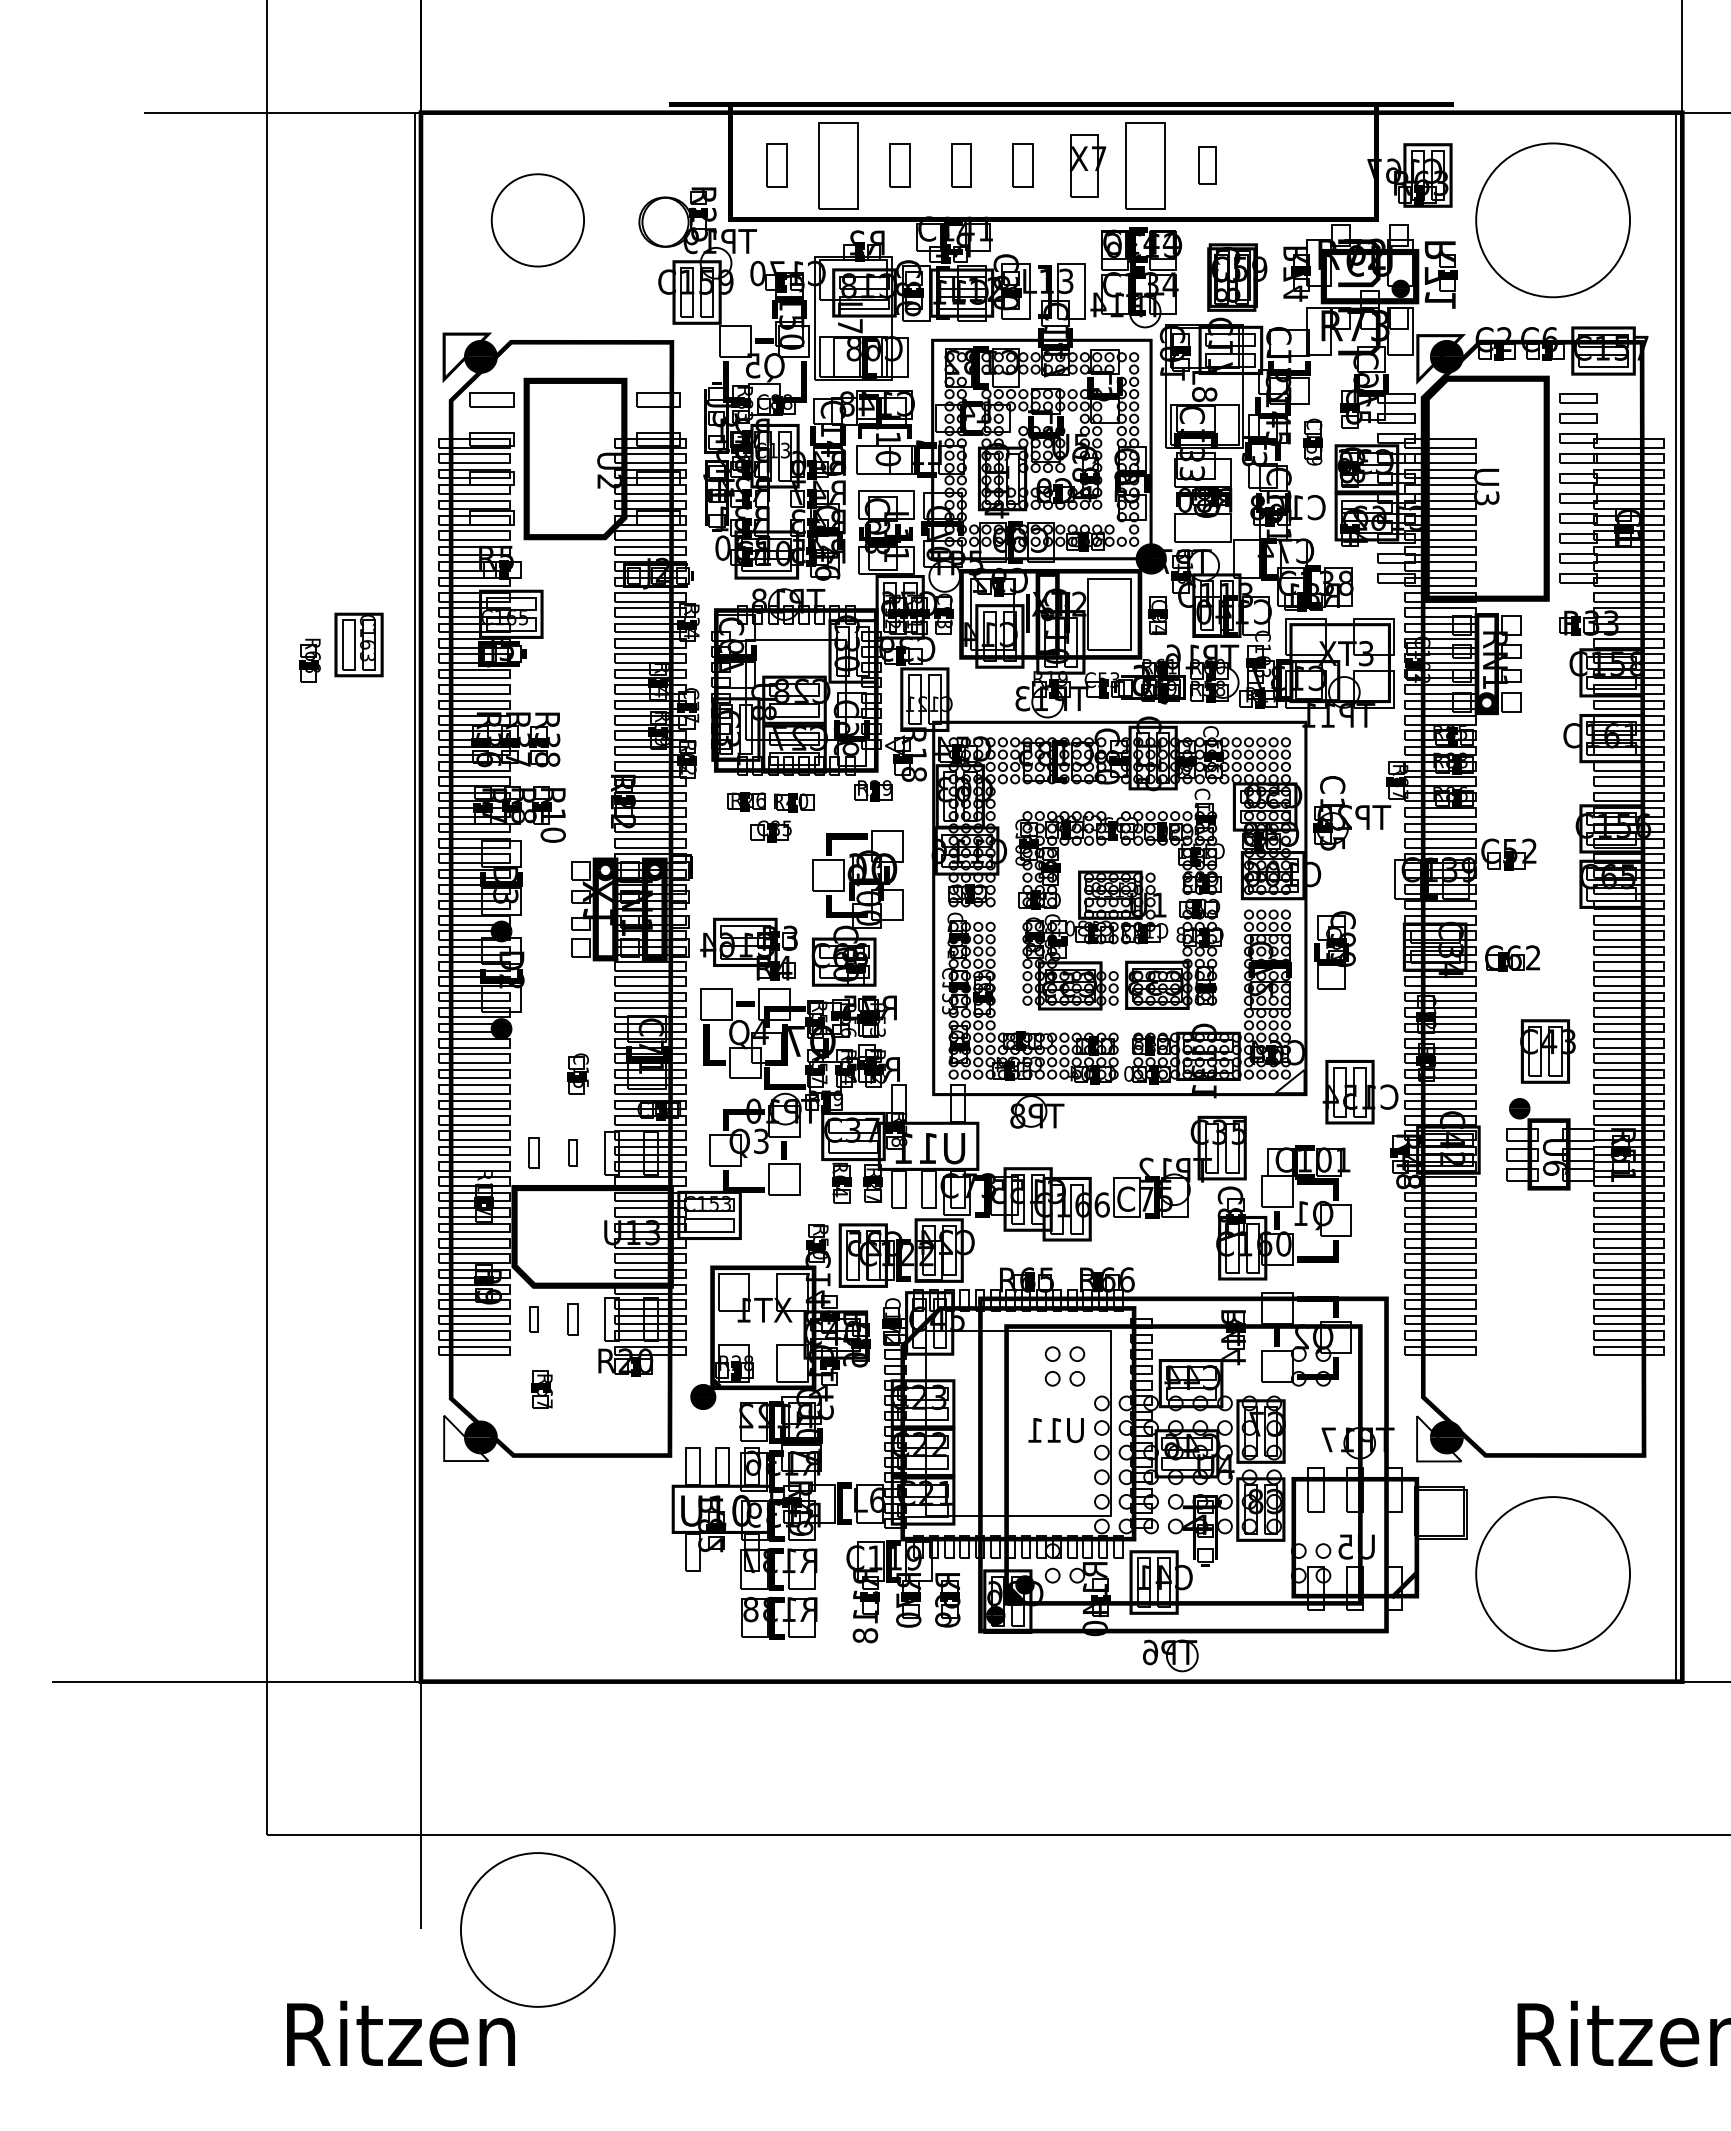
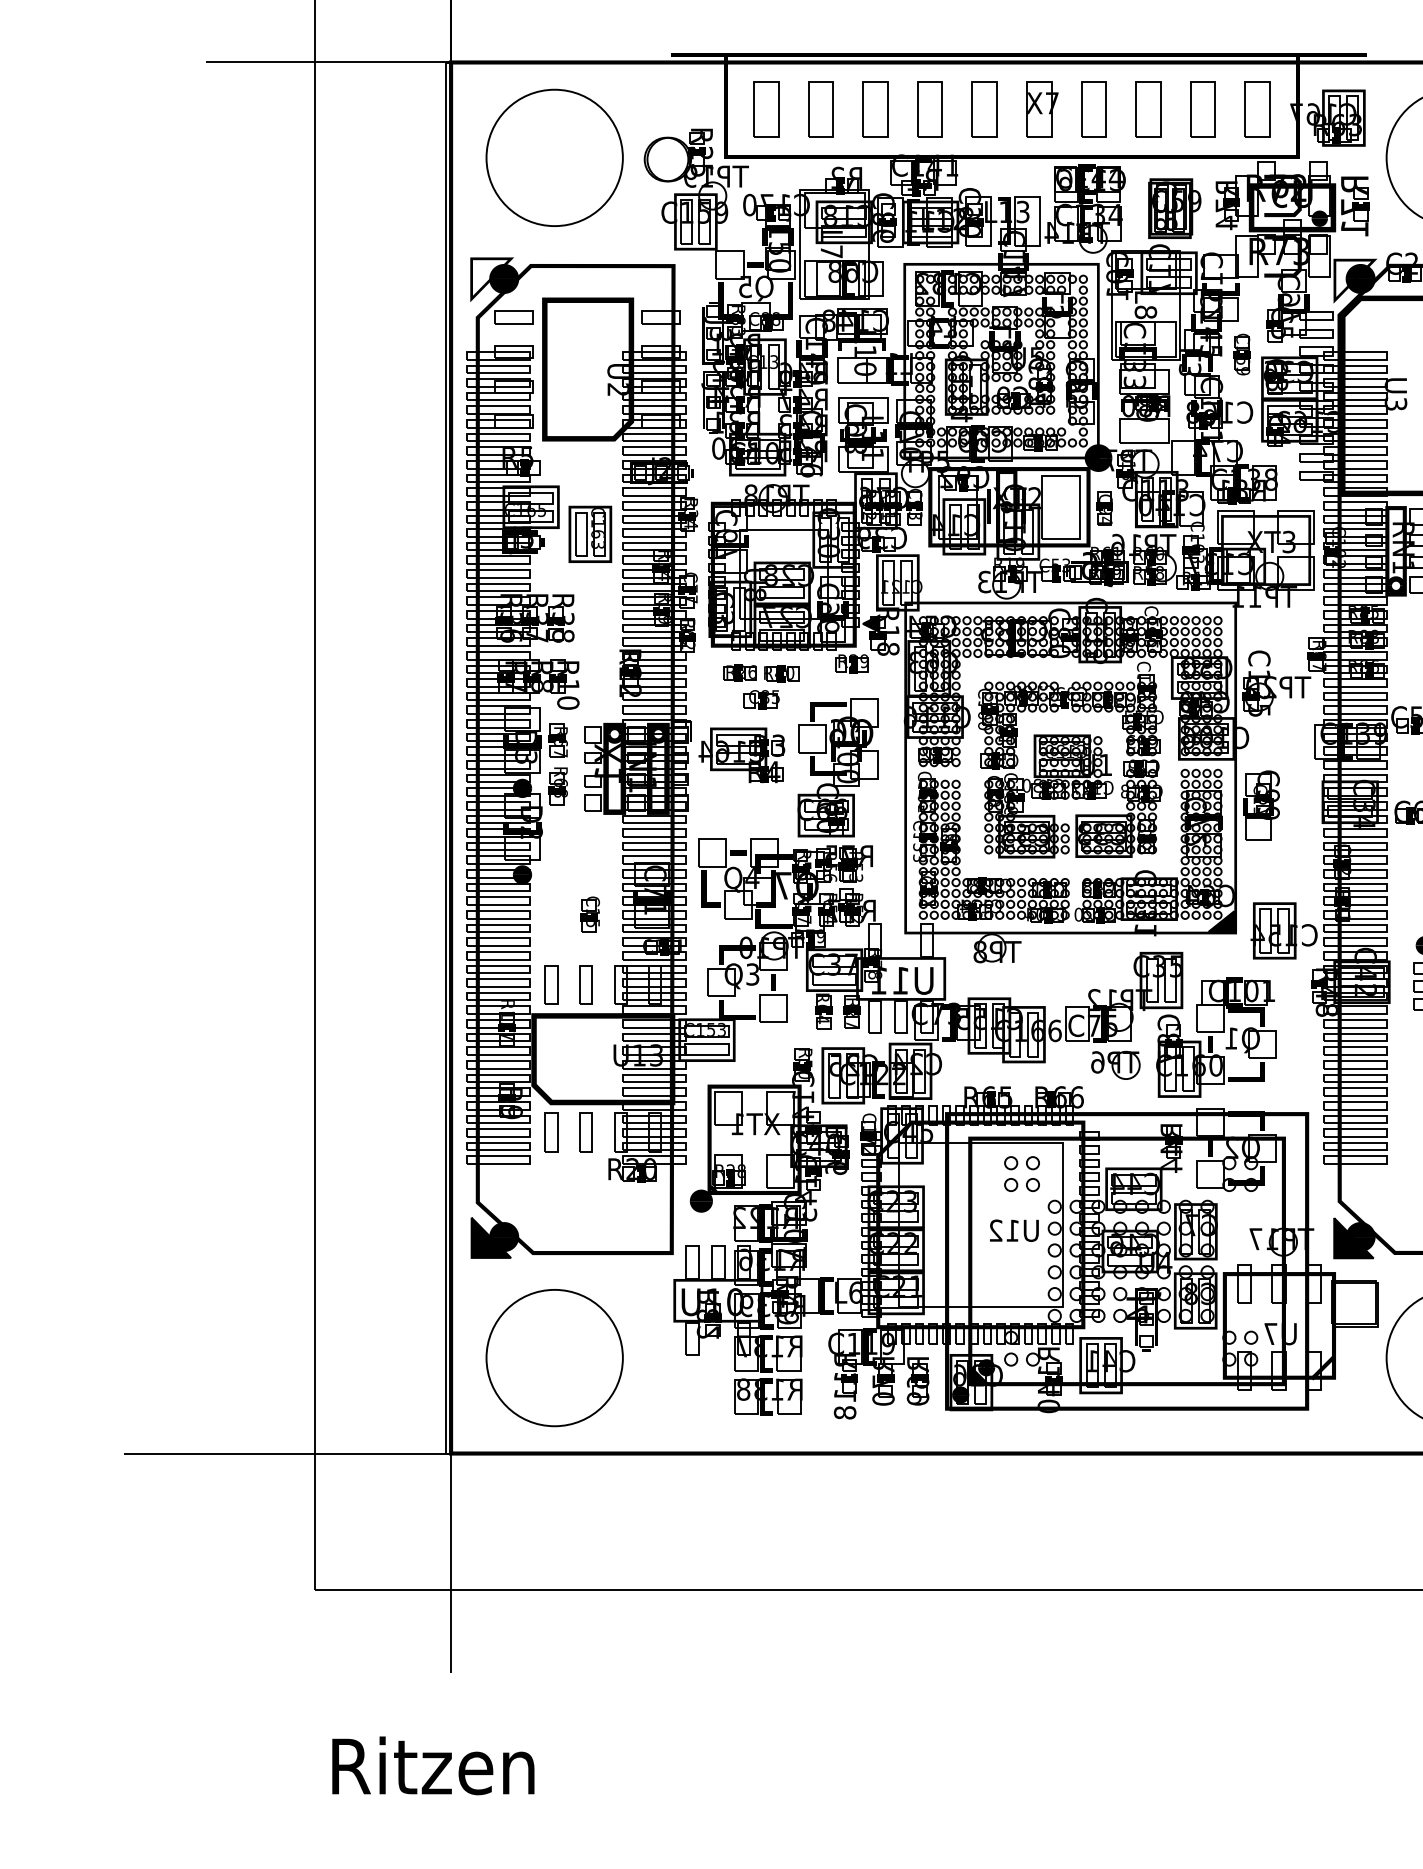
part: (776, 165) -> (766, 109), size x1.43
part: (837, 165) -> (820, 109), size x0.71
part: (899, 165) -> (875, 109), size x1.43
part: (960, 165) -> (929, 109), size x1.43
part: (1022, 165) -> (984, 109), size x1.43
part: (1145, 165) -> (1093, 109), size x0.71
part: (1207, 165) -> (1148, 109), size x1.67
part: (1268, 165) -> (1202, 109), added
part: (1330, 165) -> (1257, 109), added
circle: (537, 220) -> (554, 158), size x1.67
part: (358, 644) -> (589, 533), moved
part: (309, 660) -> (557, 786), moved
fill: (894, 745) -> (870, 623), added
part: (748, 948) -> (741, 754), moved
fill: (1289, 1081) -> (1221, 921), added
part: (533, 1153) -> (550, 985), size x1.43
part: (572, 1153) -> (585, 985), size x1.67
part: (533, 1319) -> (550, 1132), size x1.67
part: (572, 1319) -> (585, 1132), size x1.43
part: (541, 1389) -> (557, 740), moved
text: (1035, 1429) -> (995, 1229), U11 -> U12
fill: (466, 1438) -> (491, 1237), added
fill: (1439, 1438) -> (1354, 1237), added
text: (1345, 1546) -> (1270, 1333), U5 -> U7
part: (1170, 1655) -> (1115, 1065), moved
circle: (537, 1929) -> (554, 1357), moved

